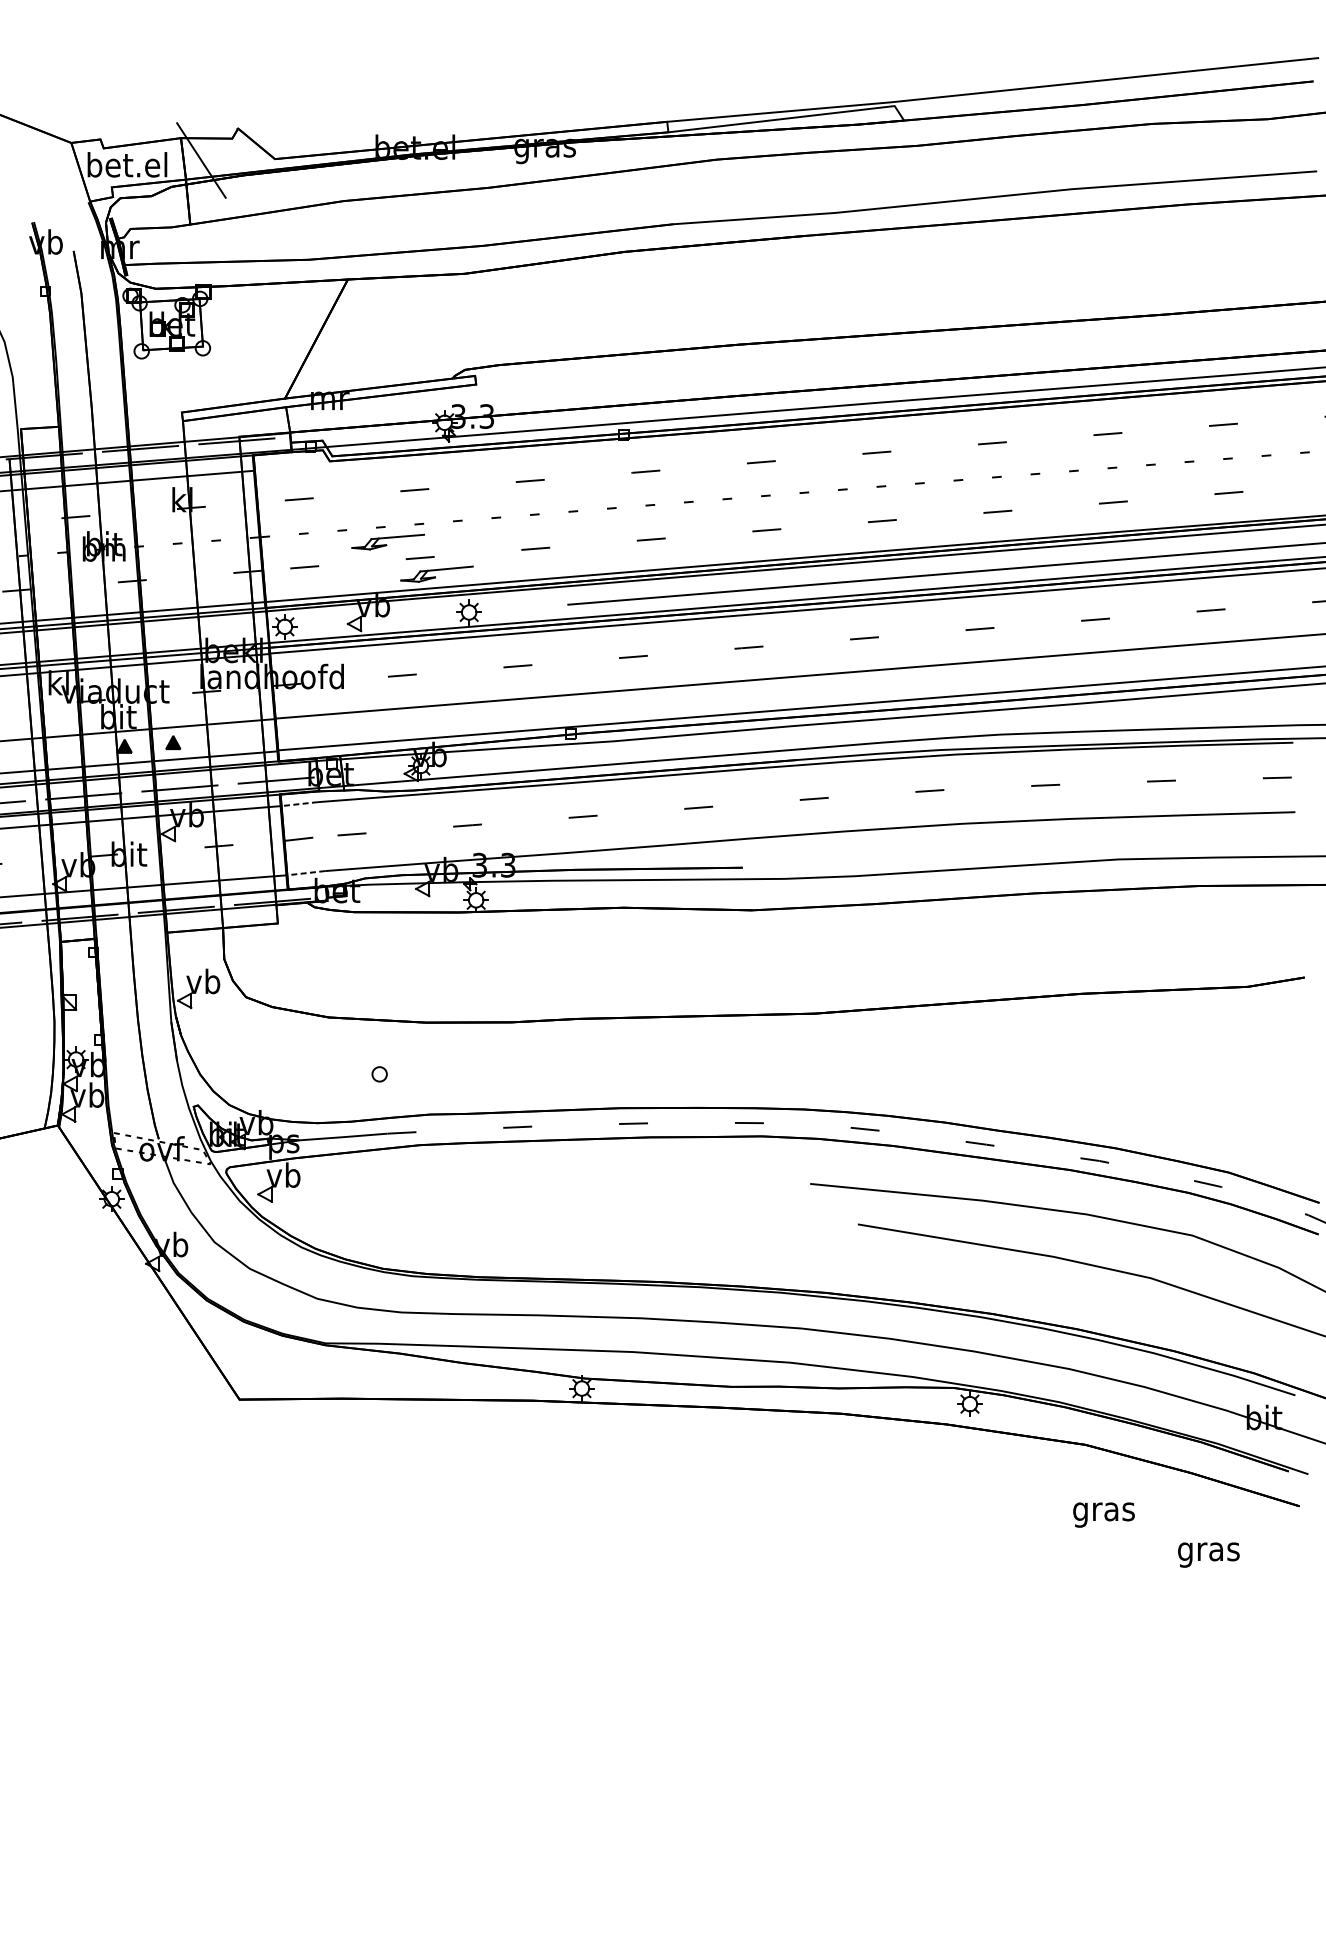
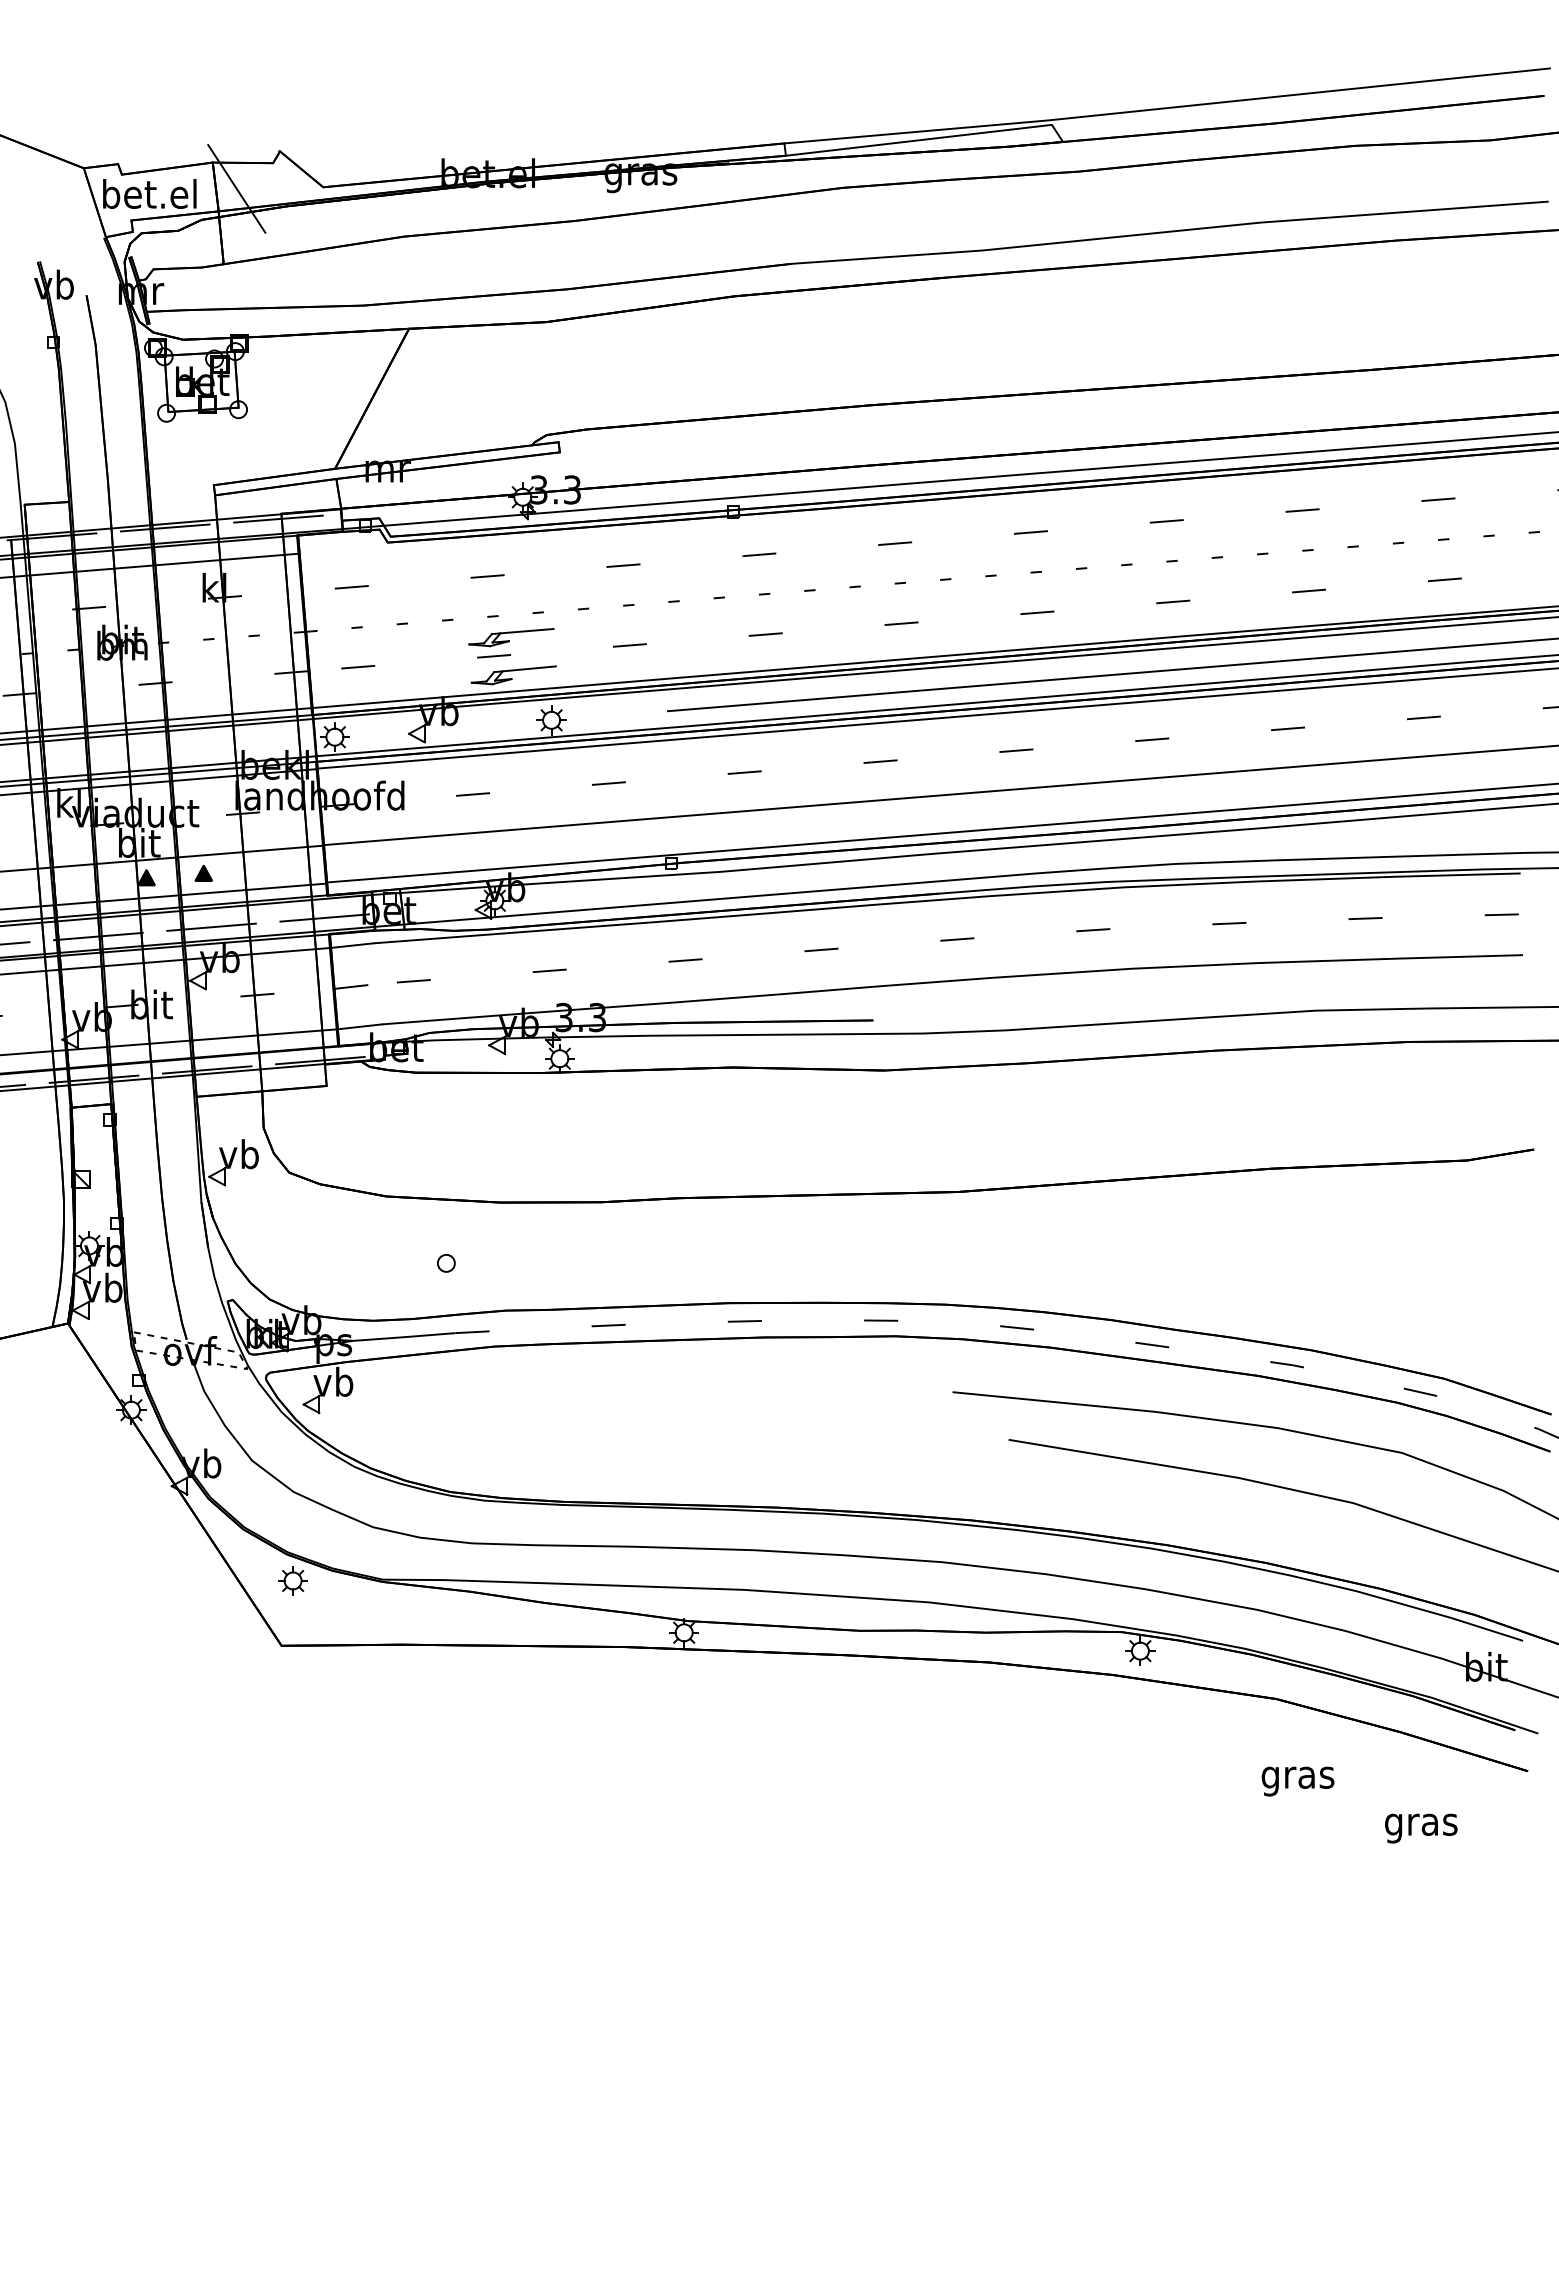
part: (388, 542) -> (511, 637), moved
line: (298, 804) -> (351, 945), dashed -> solid
line: (305, 872) -> (359, 1026), dashed -> solid
part: (248, 1344) -> (292, 1580), added

